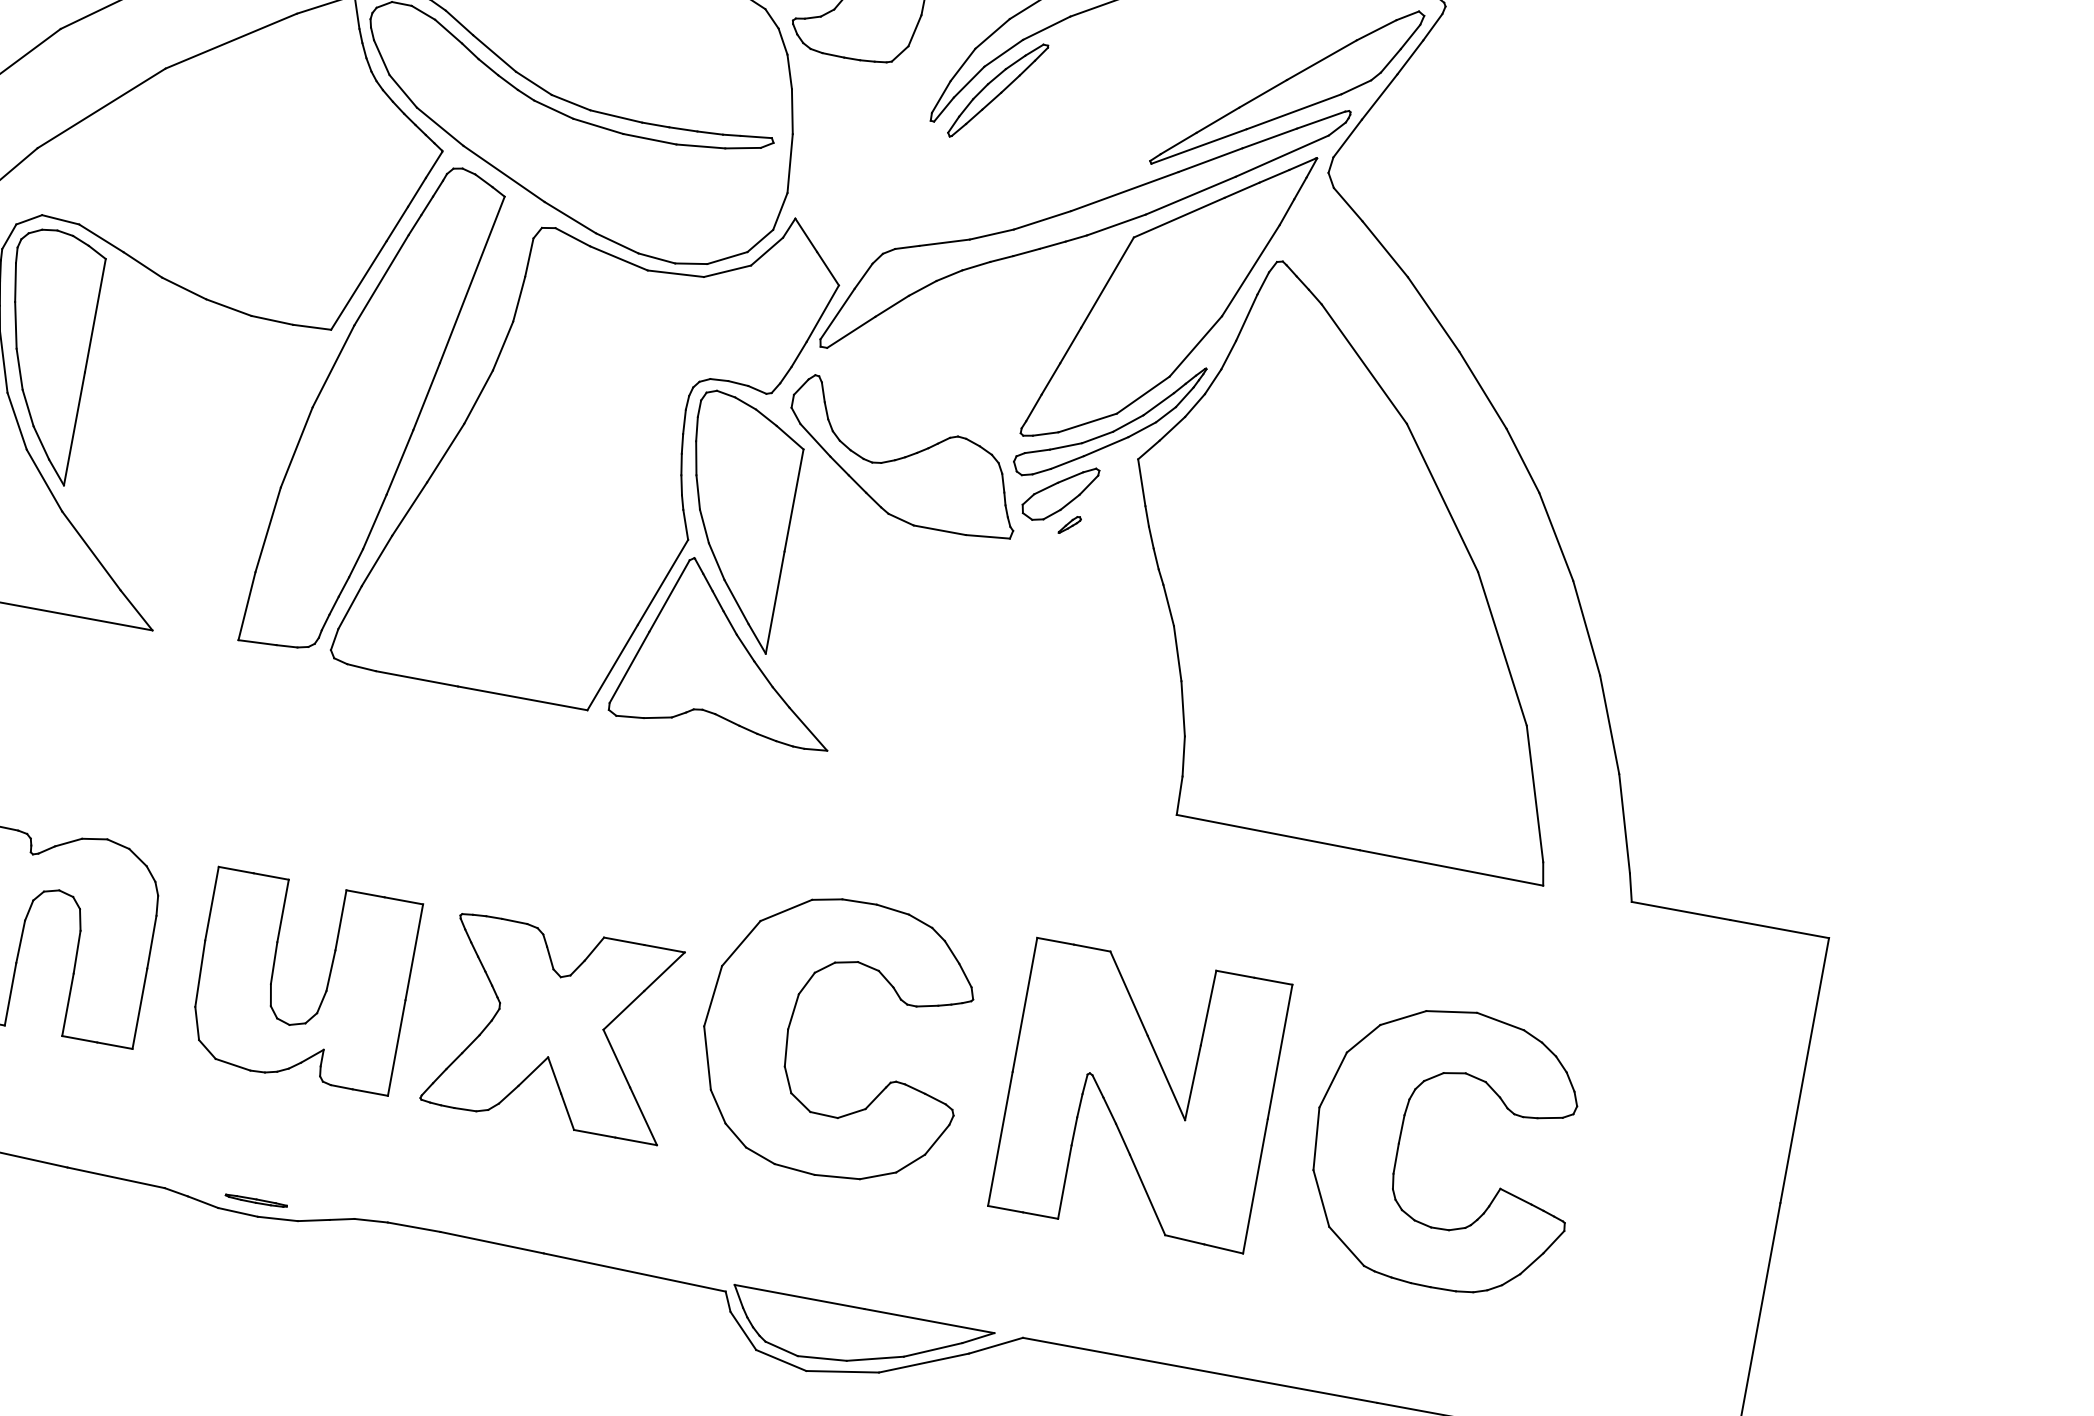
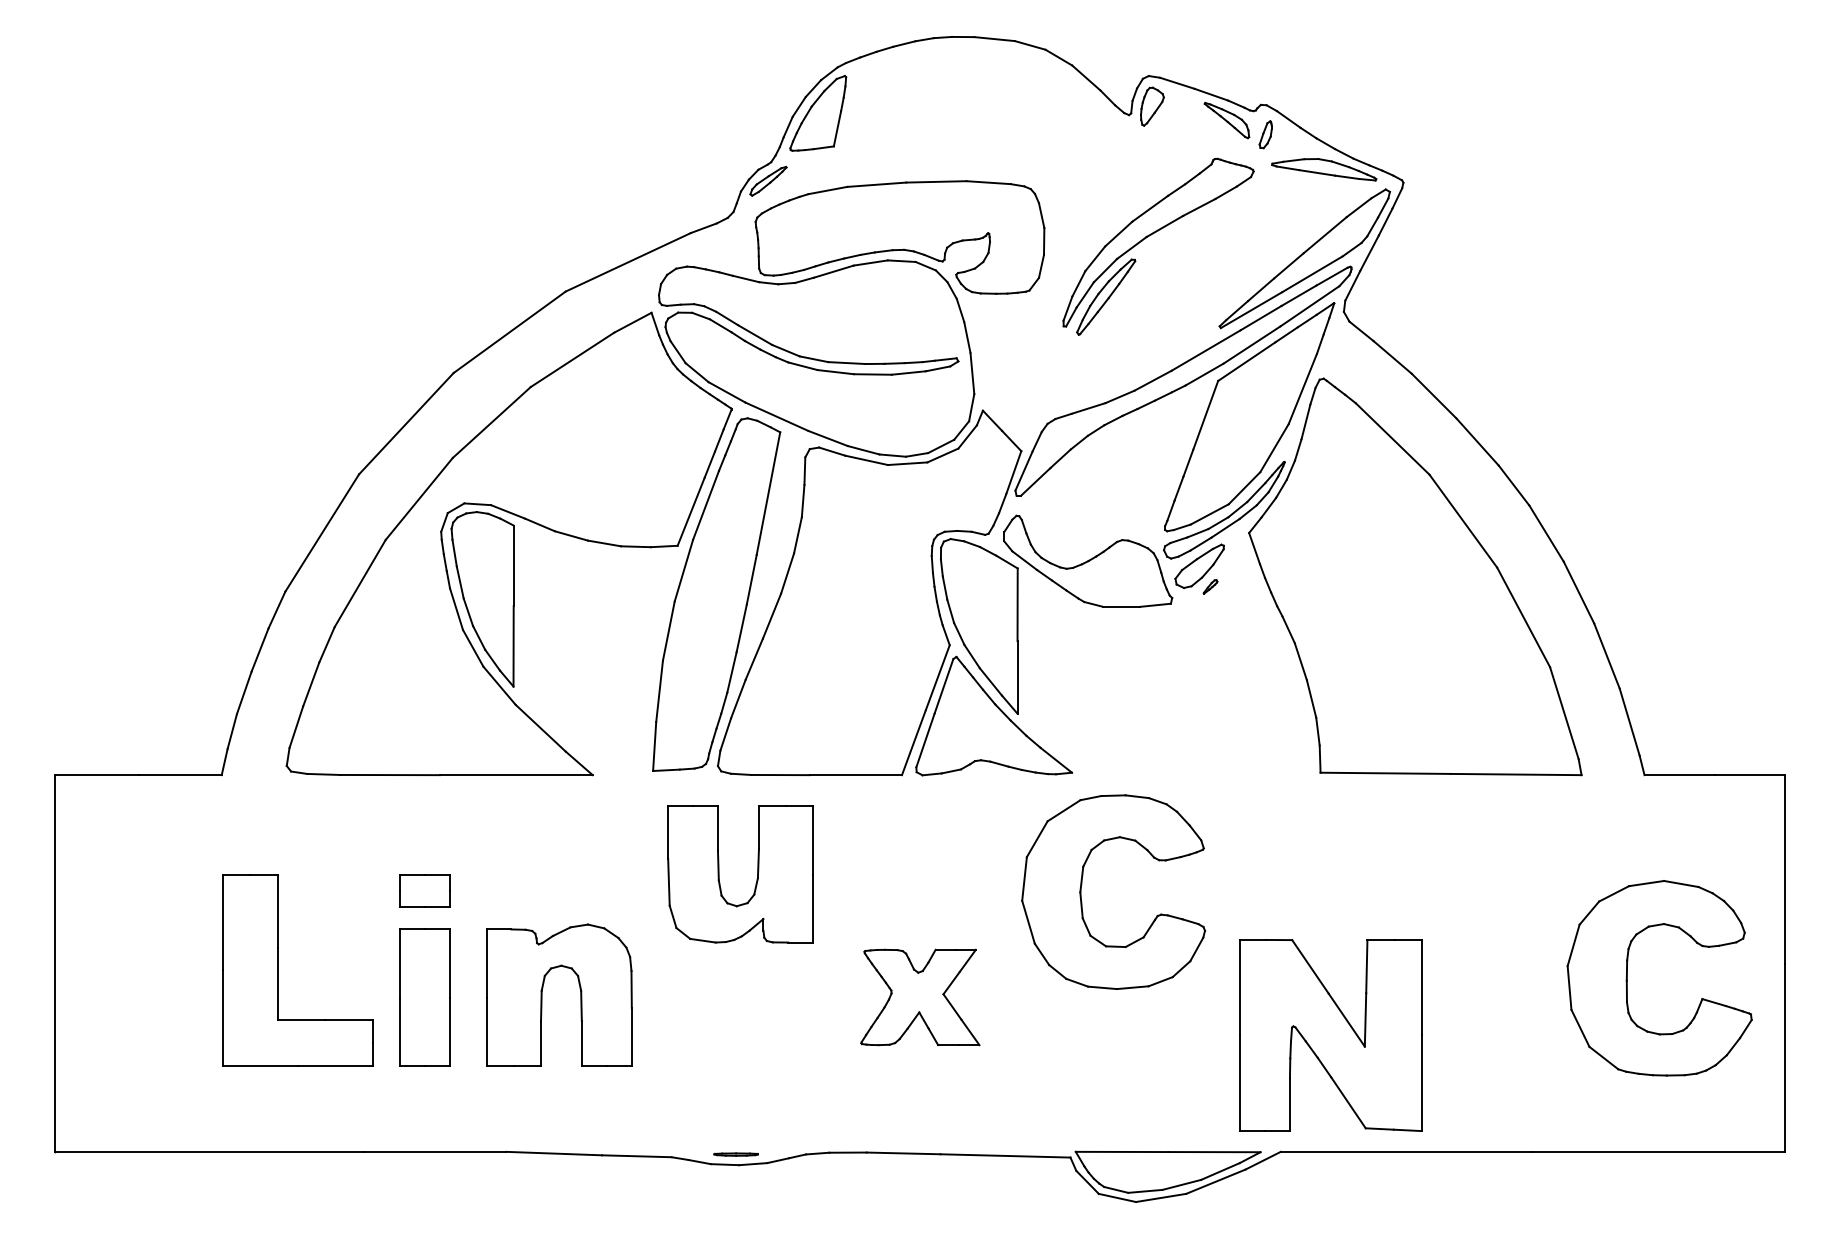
part: (324, 991) -> (756, 878), moved
part: (793, 1018) -> (1082, 884), moved
part: (556, 1027) -> (920, 997), size x0.7
part: (1139, 1095) -> (1330, 1035), moved
part: (1400, 1140) -> (1627, 978), moved

